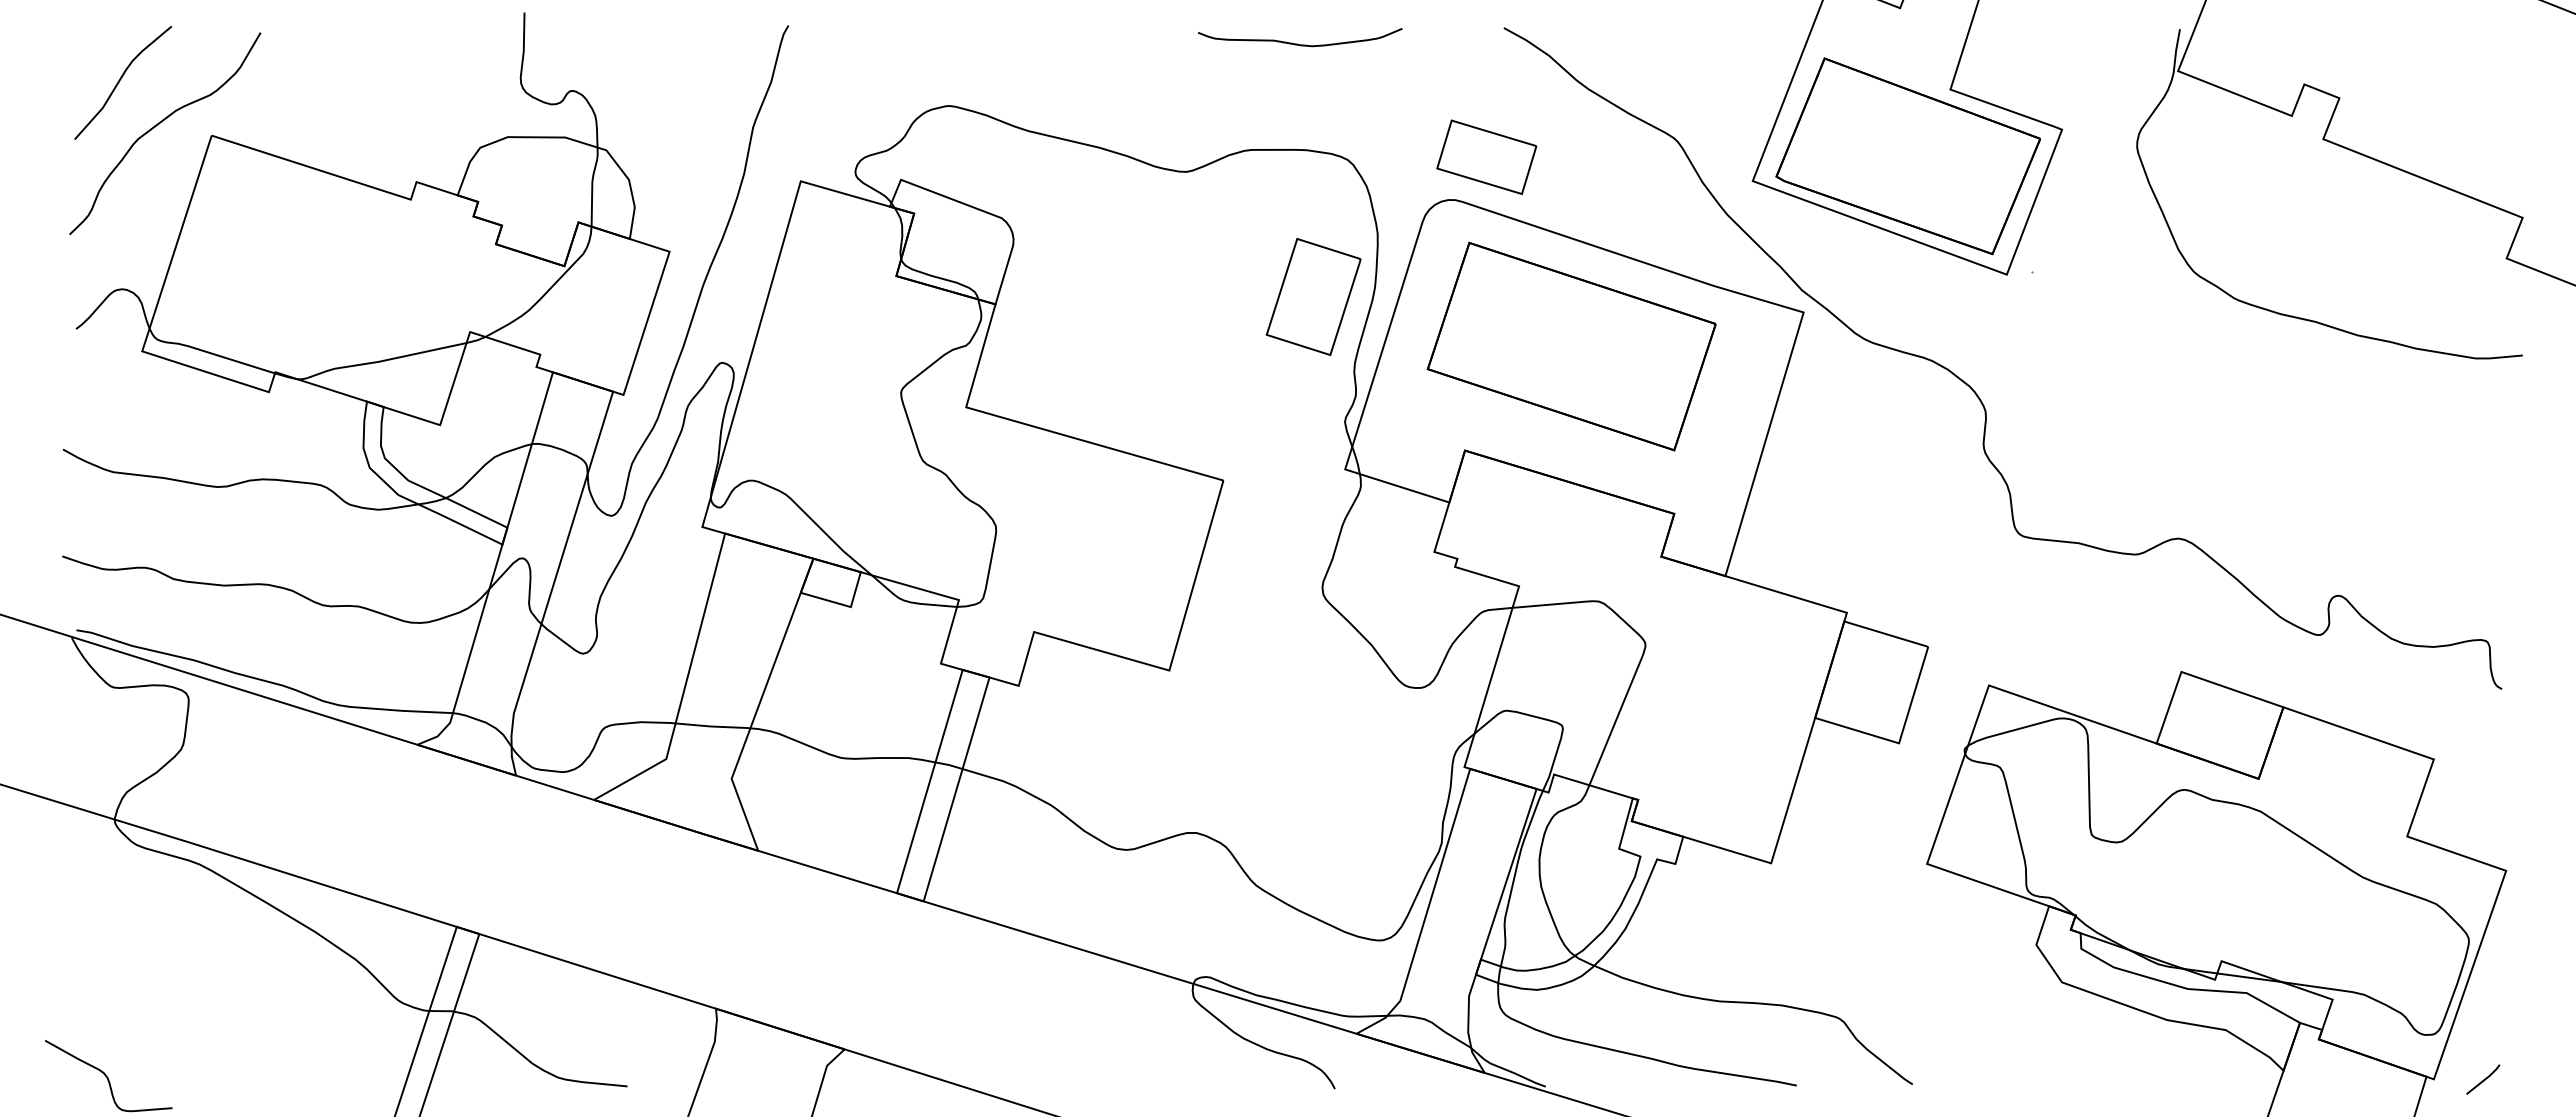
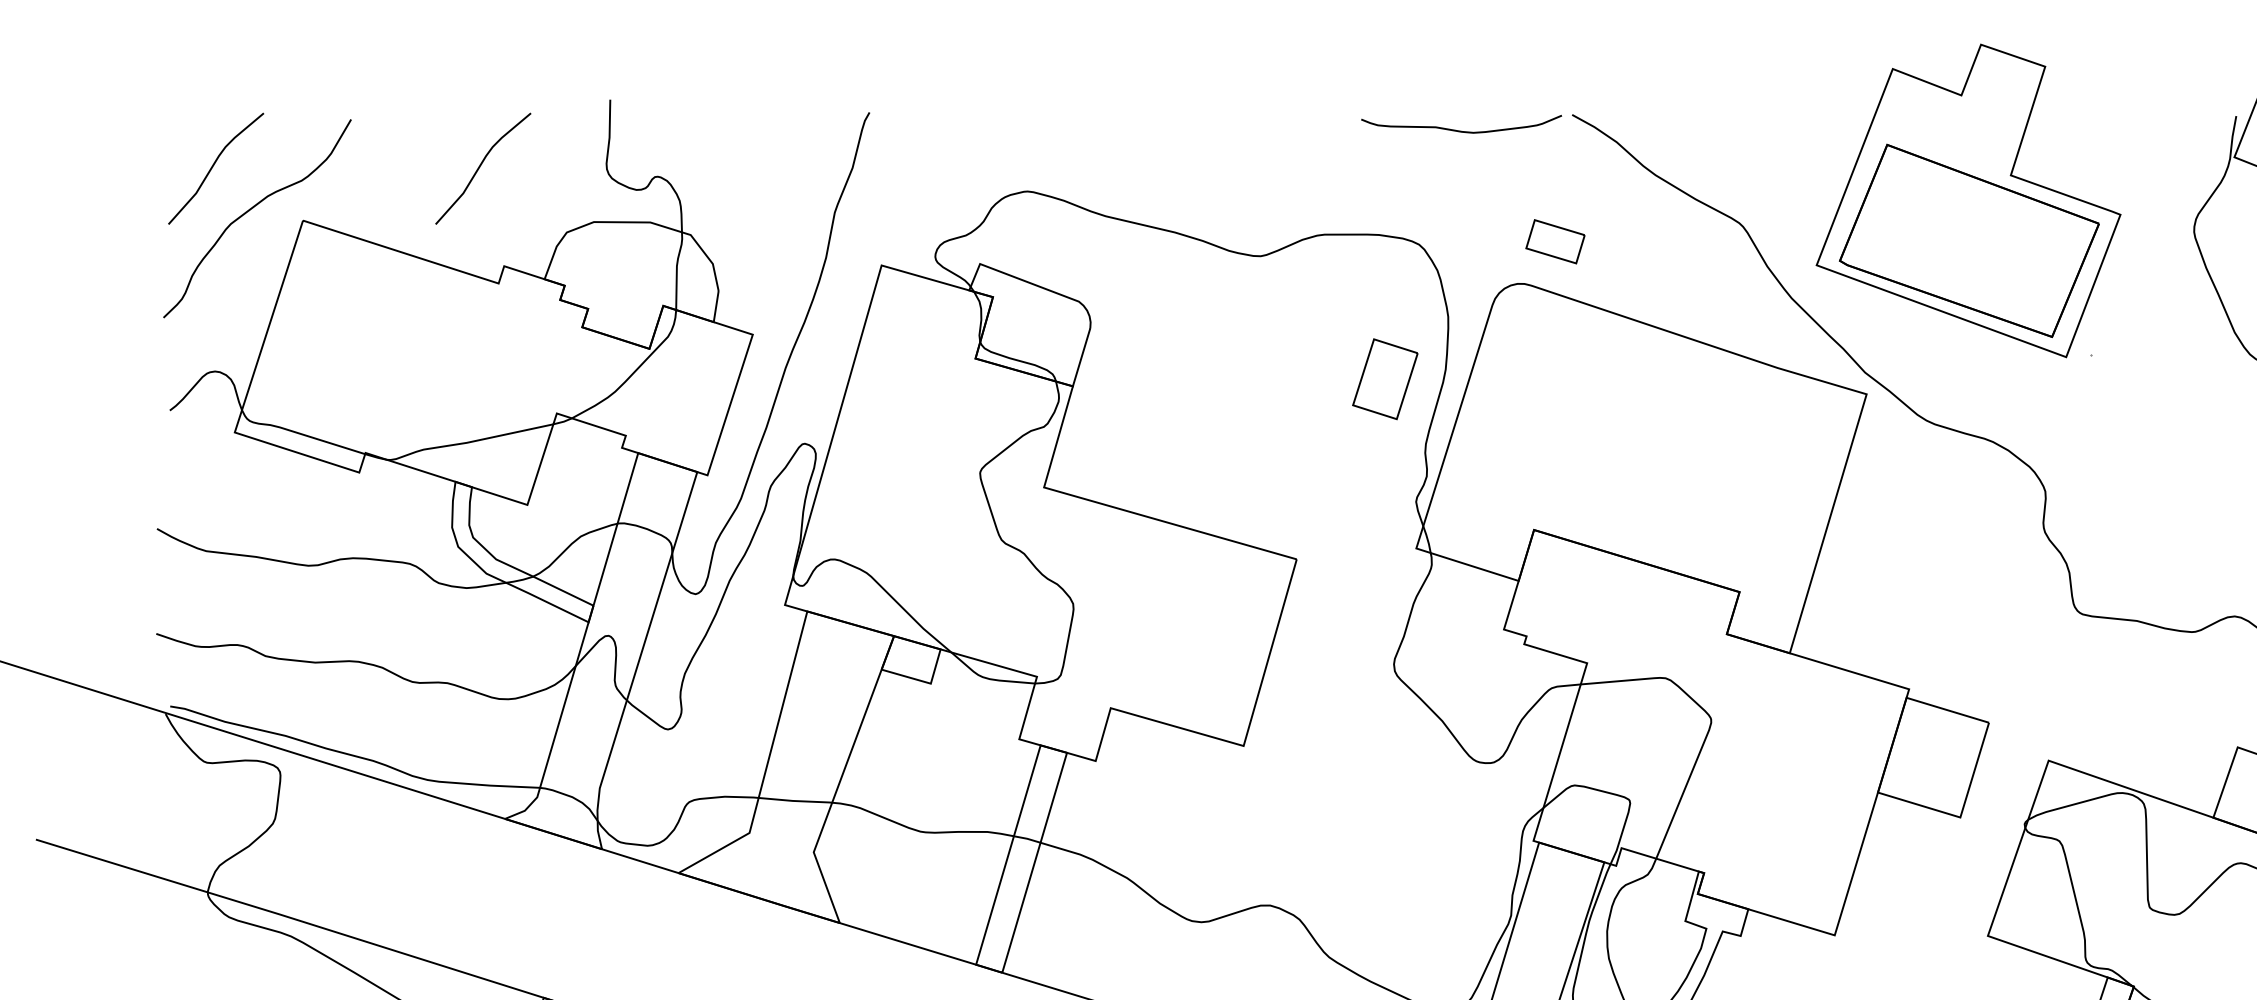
curve: (1297, 43) -> (1458, 130), moved
curve: (392, 81) -> (480, 167), added
part: (1486, 156) -> (1555, 241), size x0.6
part: (1313, 297) -> (1385, 379), size x0.7
part: (1571, 346) -> (1638, 427), removed

